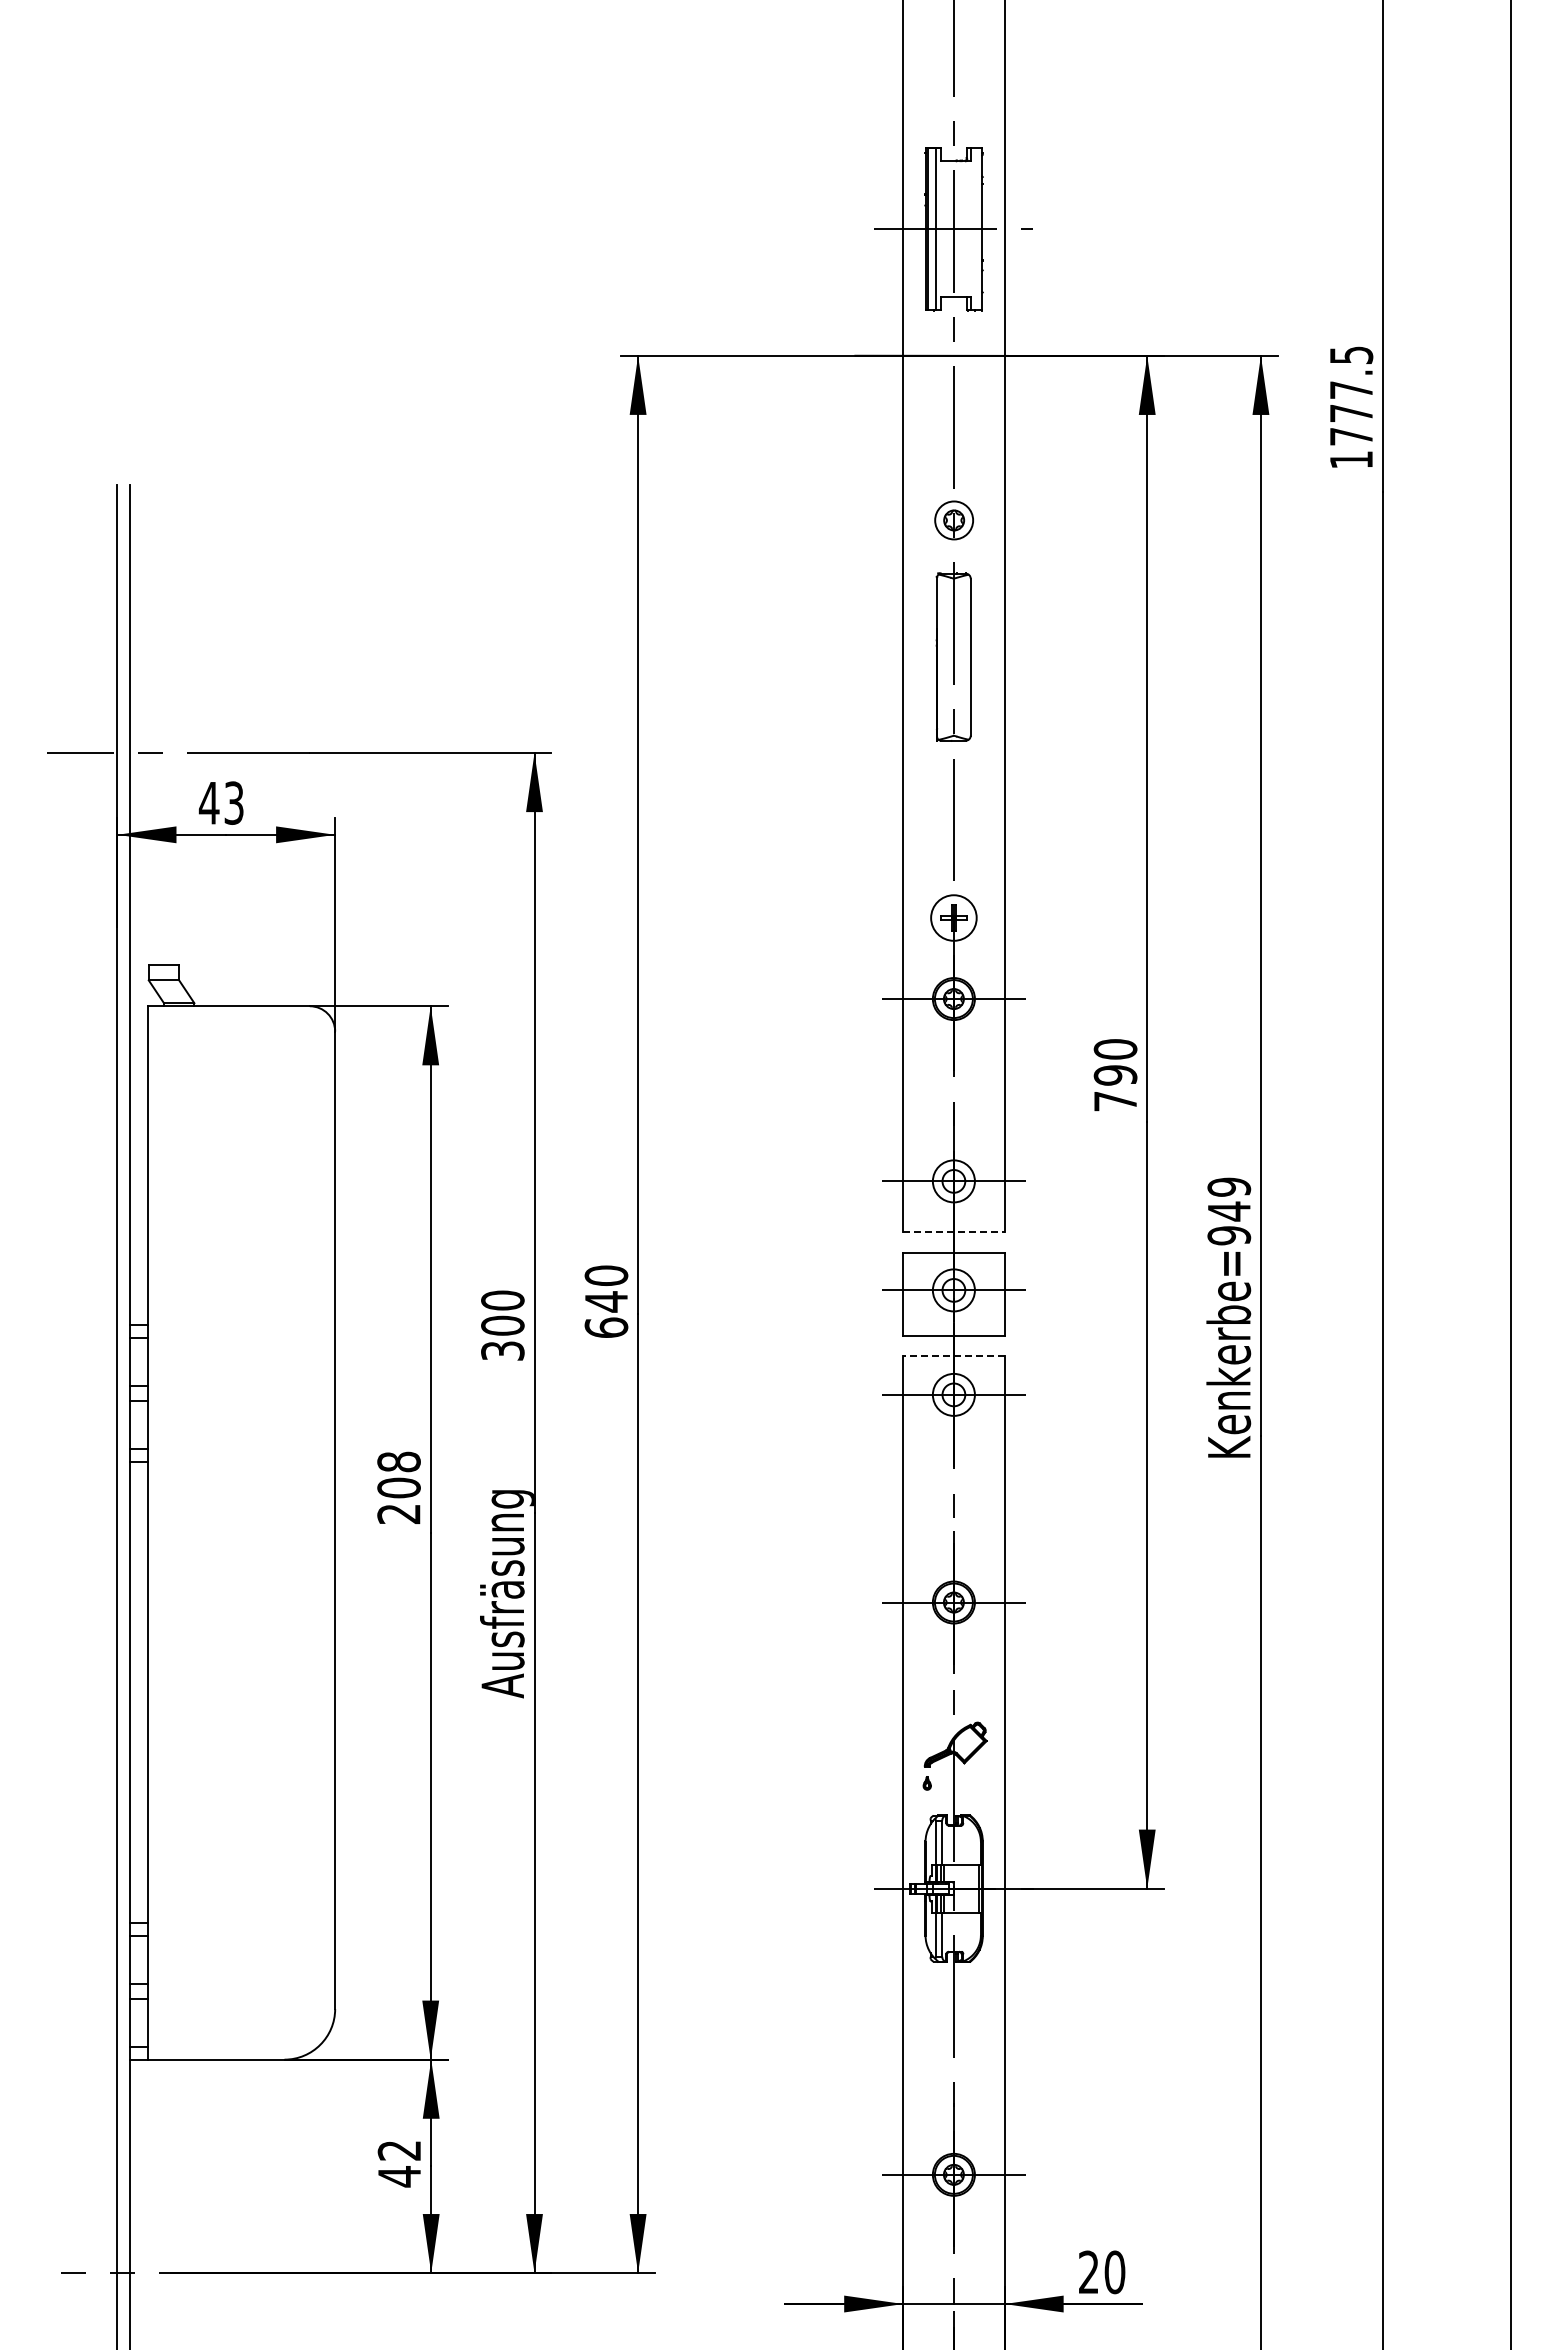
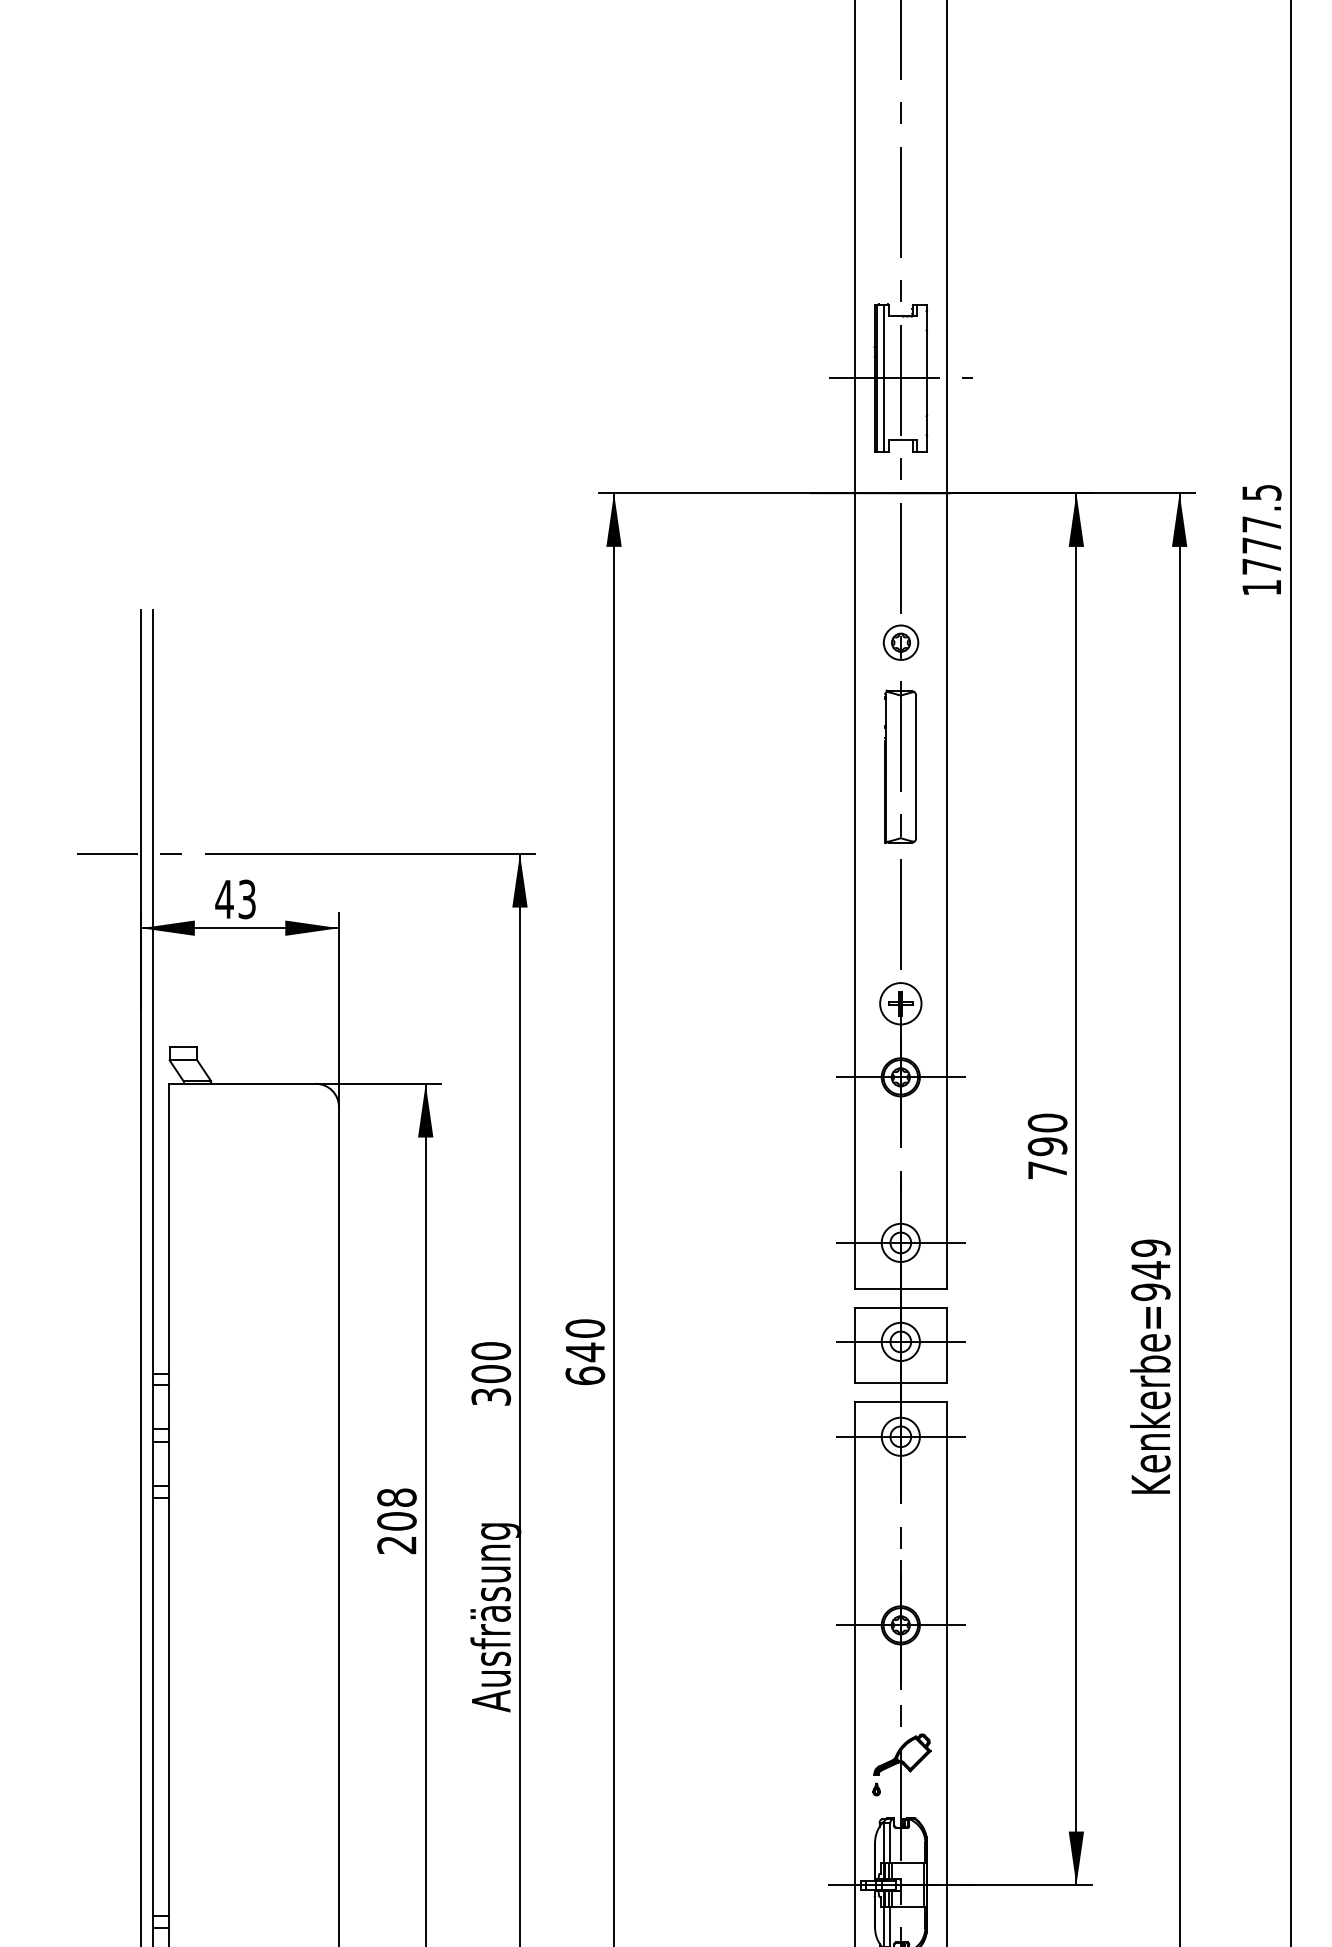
line: (953, 1232) -> (900, 1289), dashed -> solid
line: (953, 1356) -> (900, 1401), dashed -> solid

